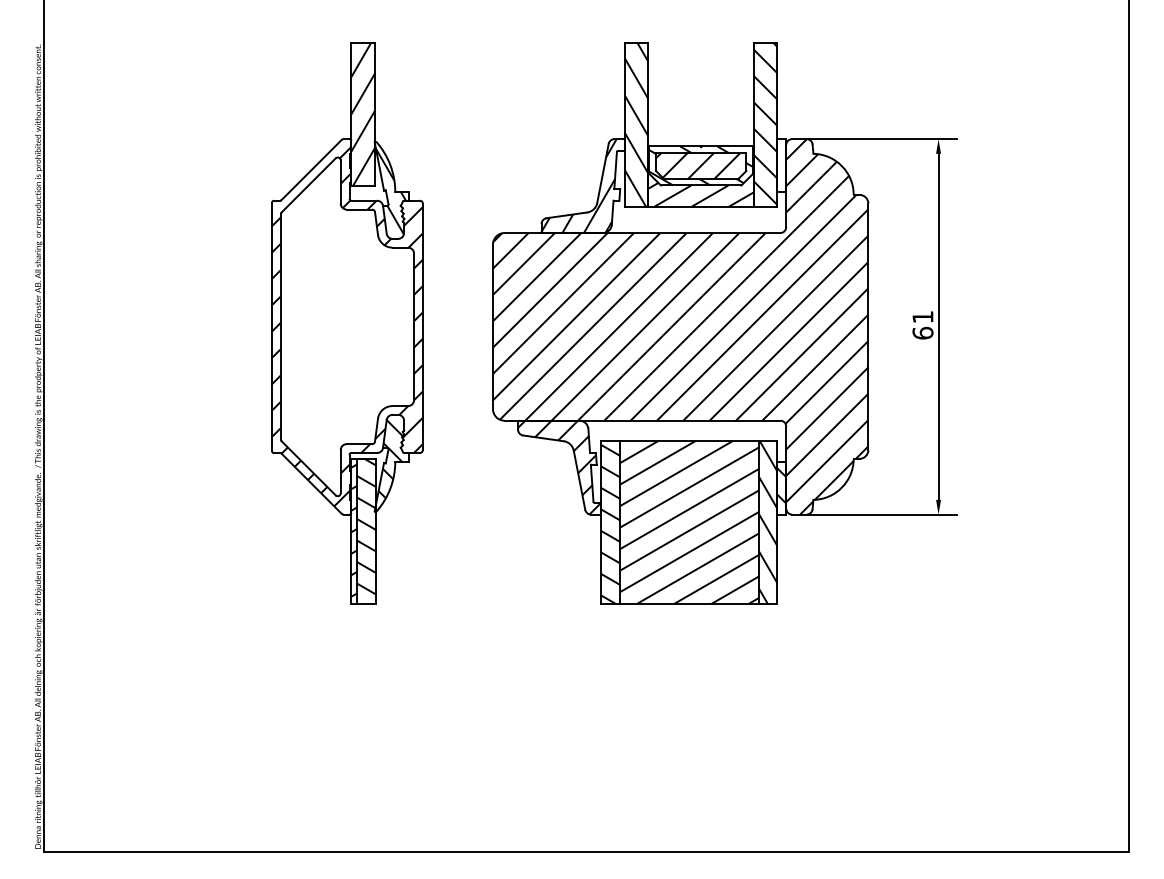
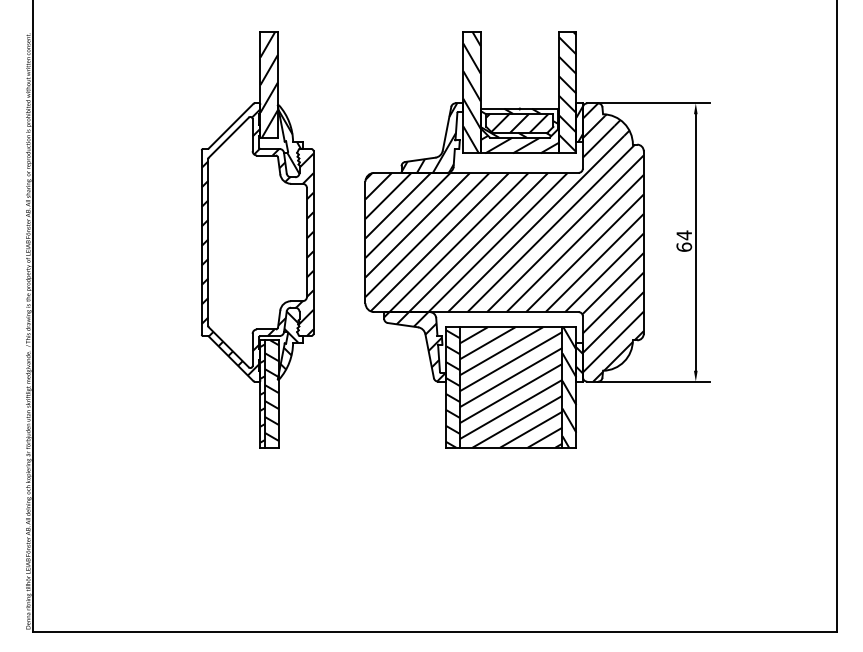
hatch: (781, 167) -> (579, 124), added
text: (922, 316) -> (683, 234), 61 -> 64

